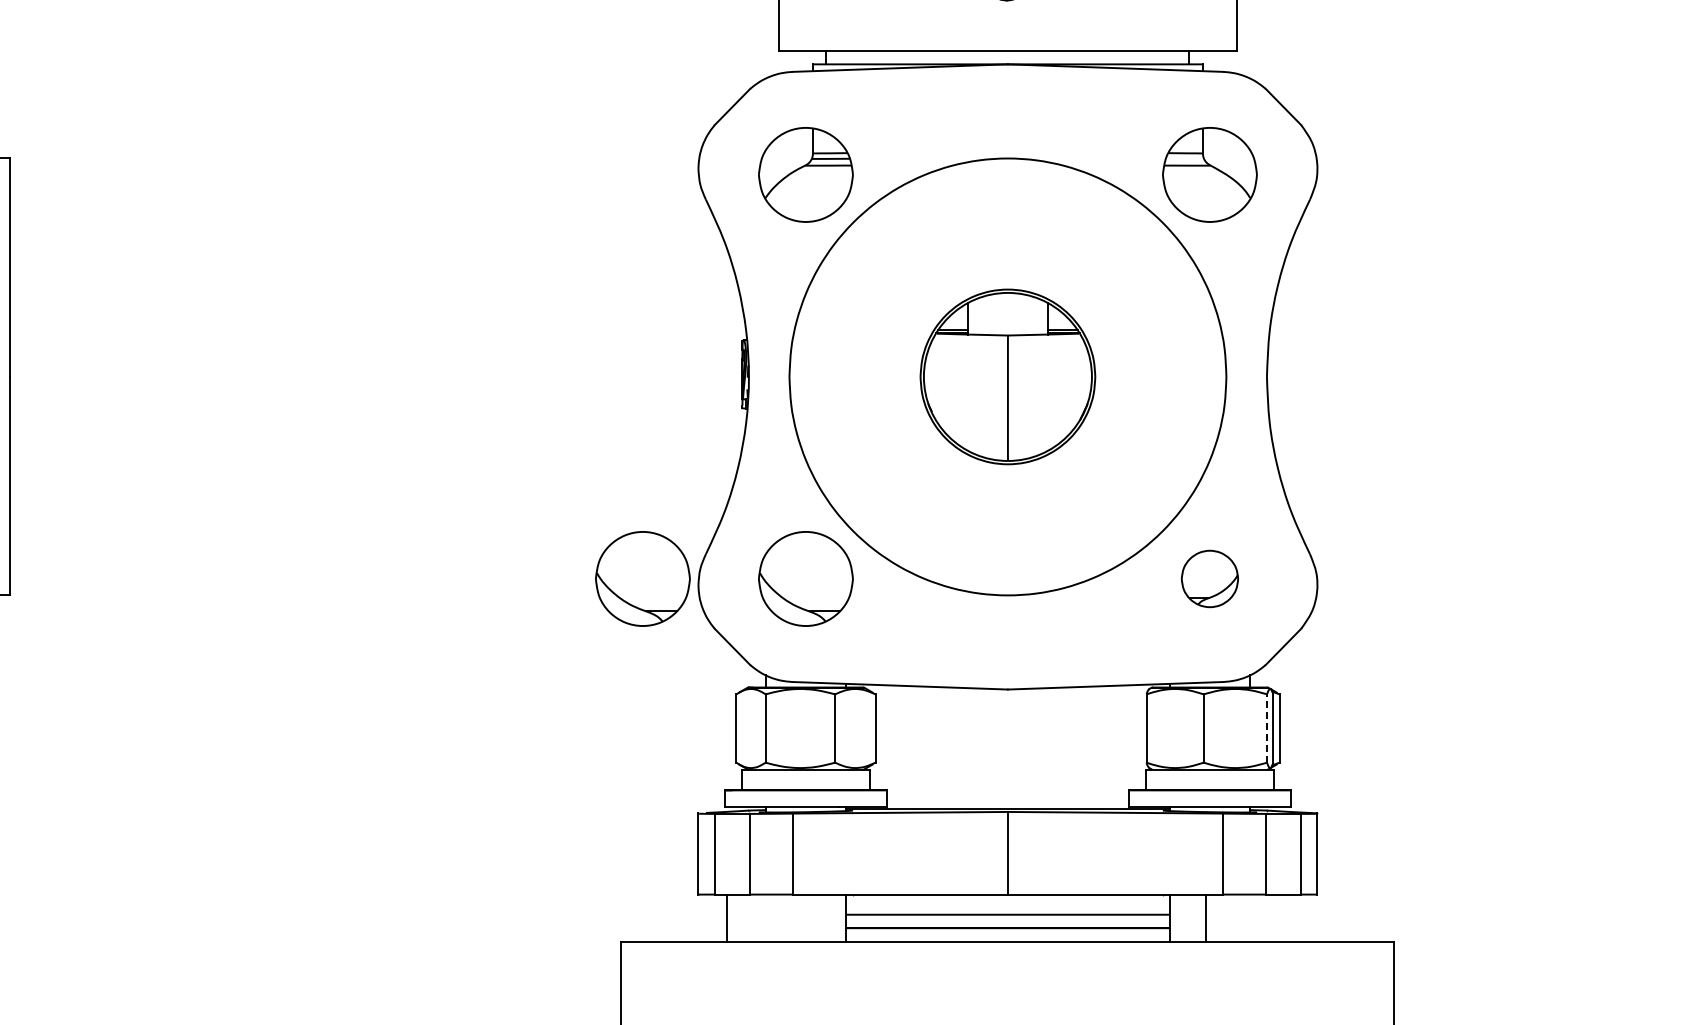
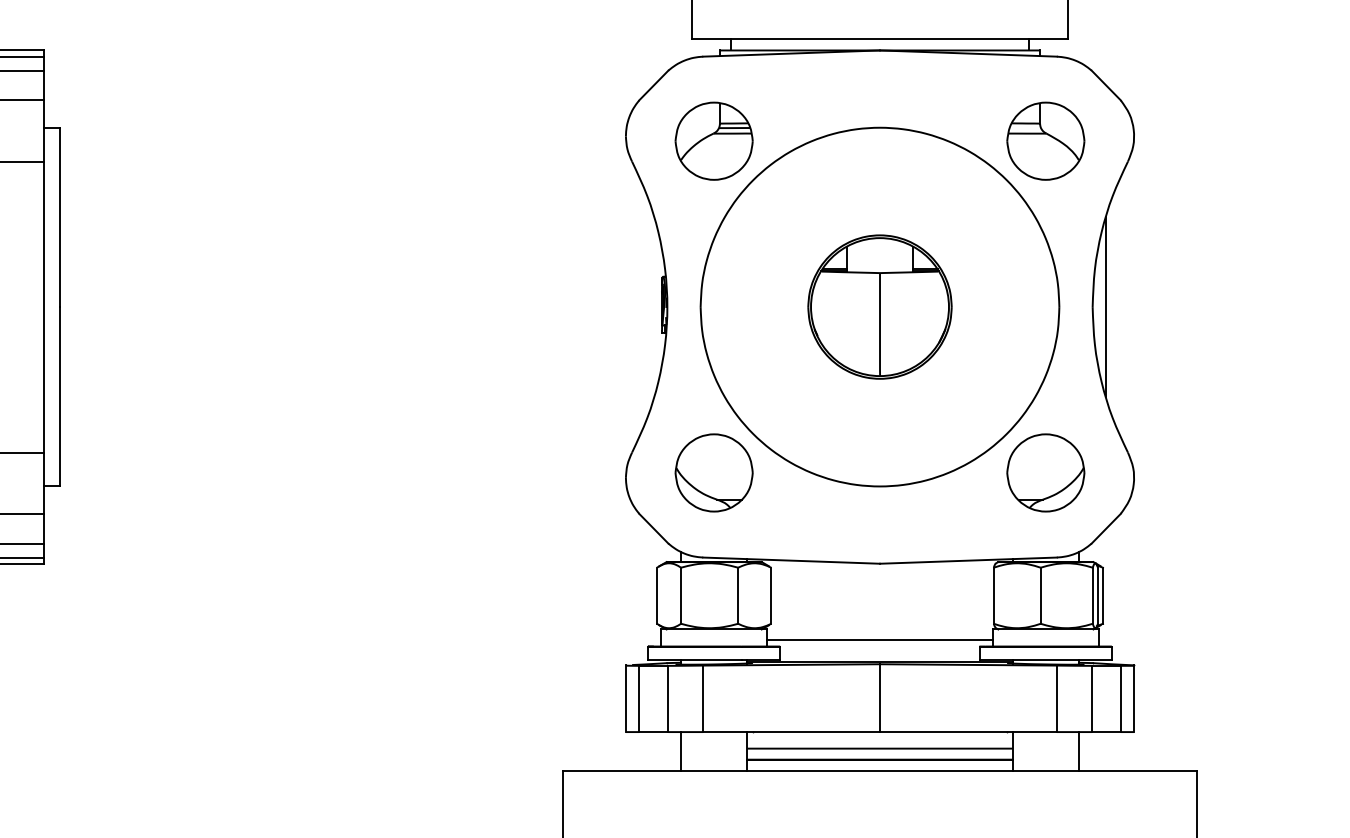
line: (1283, 376) -> (1106, 306), added
part: (642, 578) -> (579, 472), removed
part: (1209, 578) -> (1045, 472), size x1.67
line: (1267, 728) -> (1093, 595), dashed -> solid
line: (1007, 781) -> (879, 639), added
line: (726, 917) -> (680, 750), moved
line: (1206, 917) -> (1079, 750), moved

